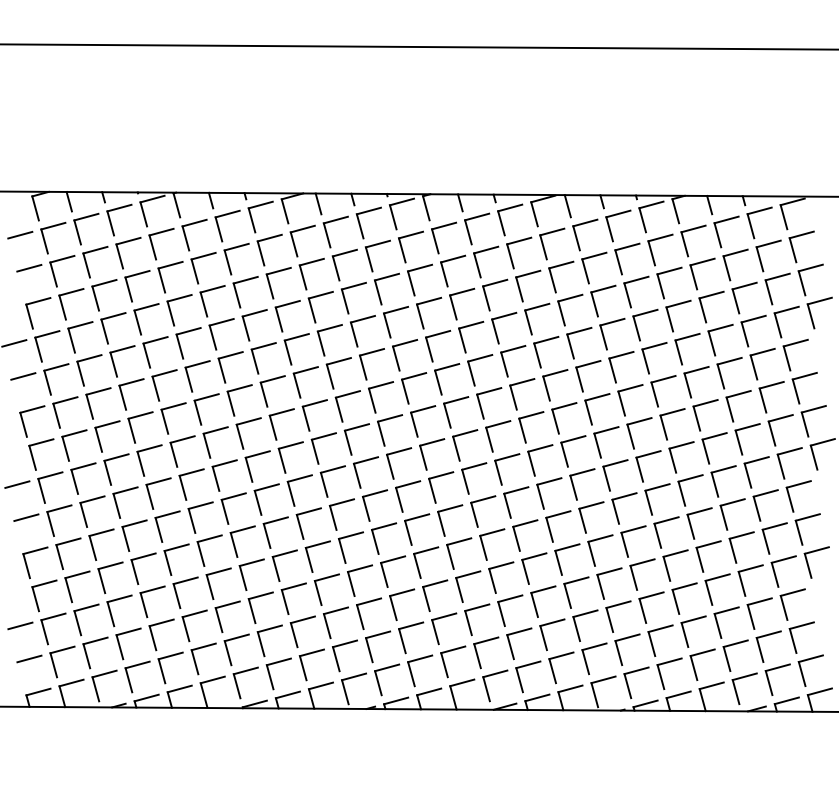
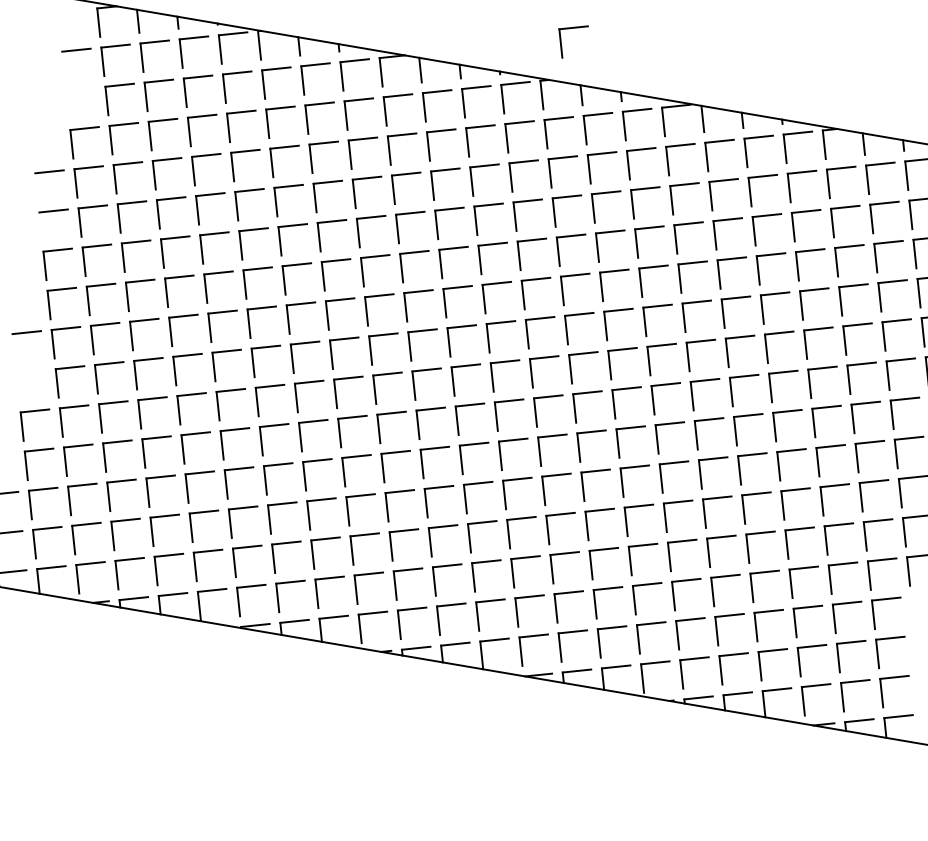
part: (435, 157) -> (561, 39), added
line: (29, 267) -> (80, 88), removed
line: (26, 517) -> (31, 371), removed

